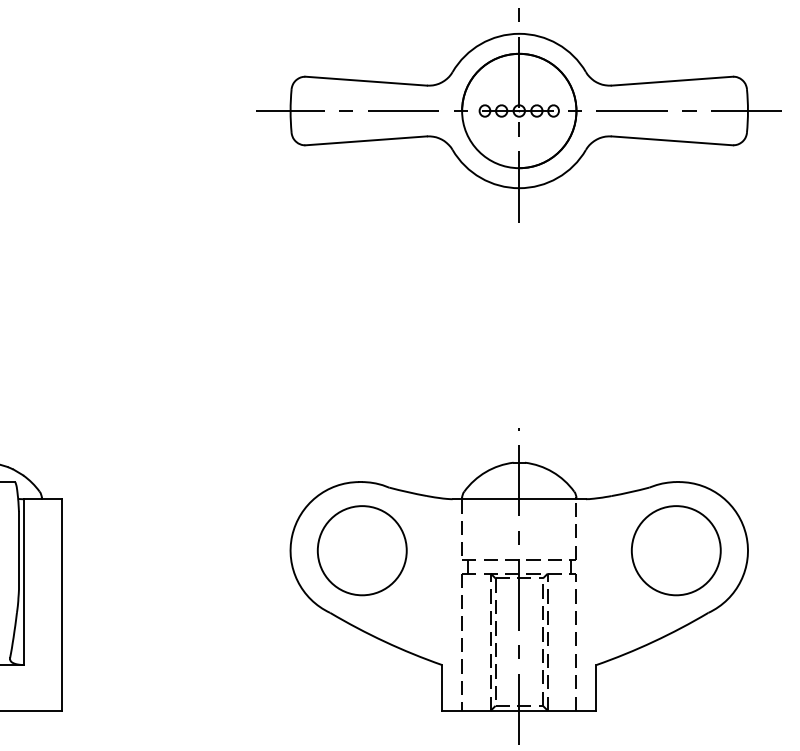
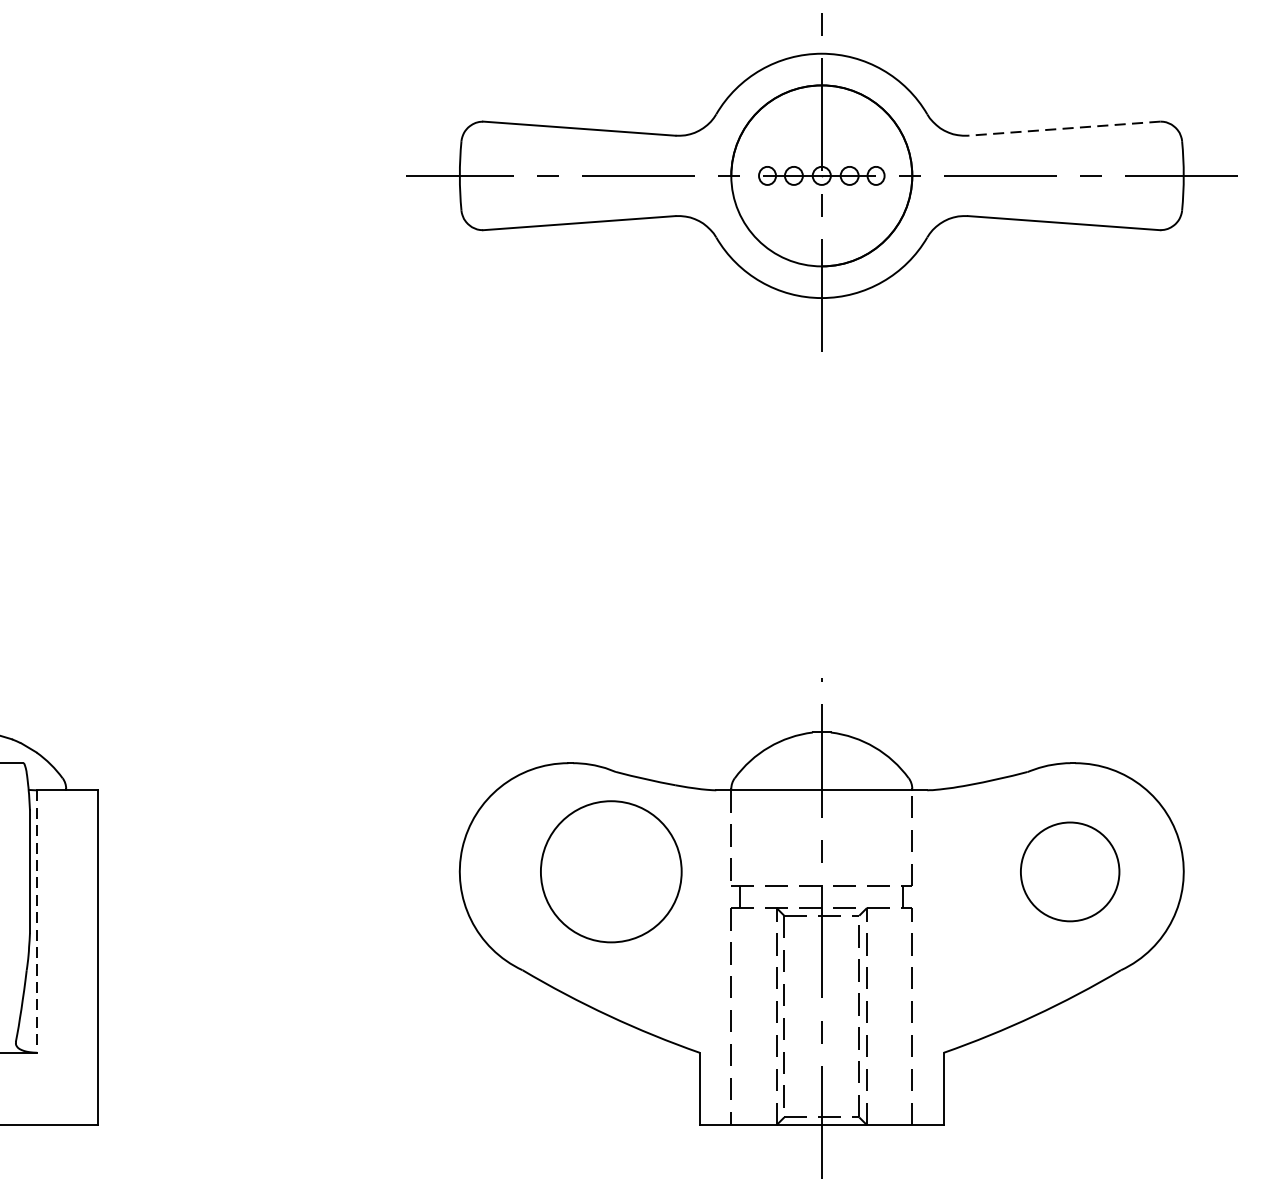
line: (672, 81) -> (1064, 129), solid -> dashed
part: (361, 550) -> (610, 871), moved
part: (675, 550) -> (1069, 871), size x0.7
line: (23, 582) -> (37, 922), solid -> dashed

